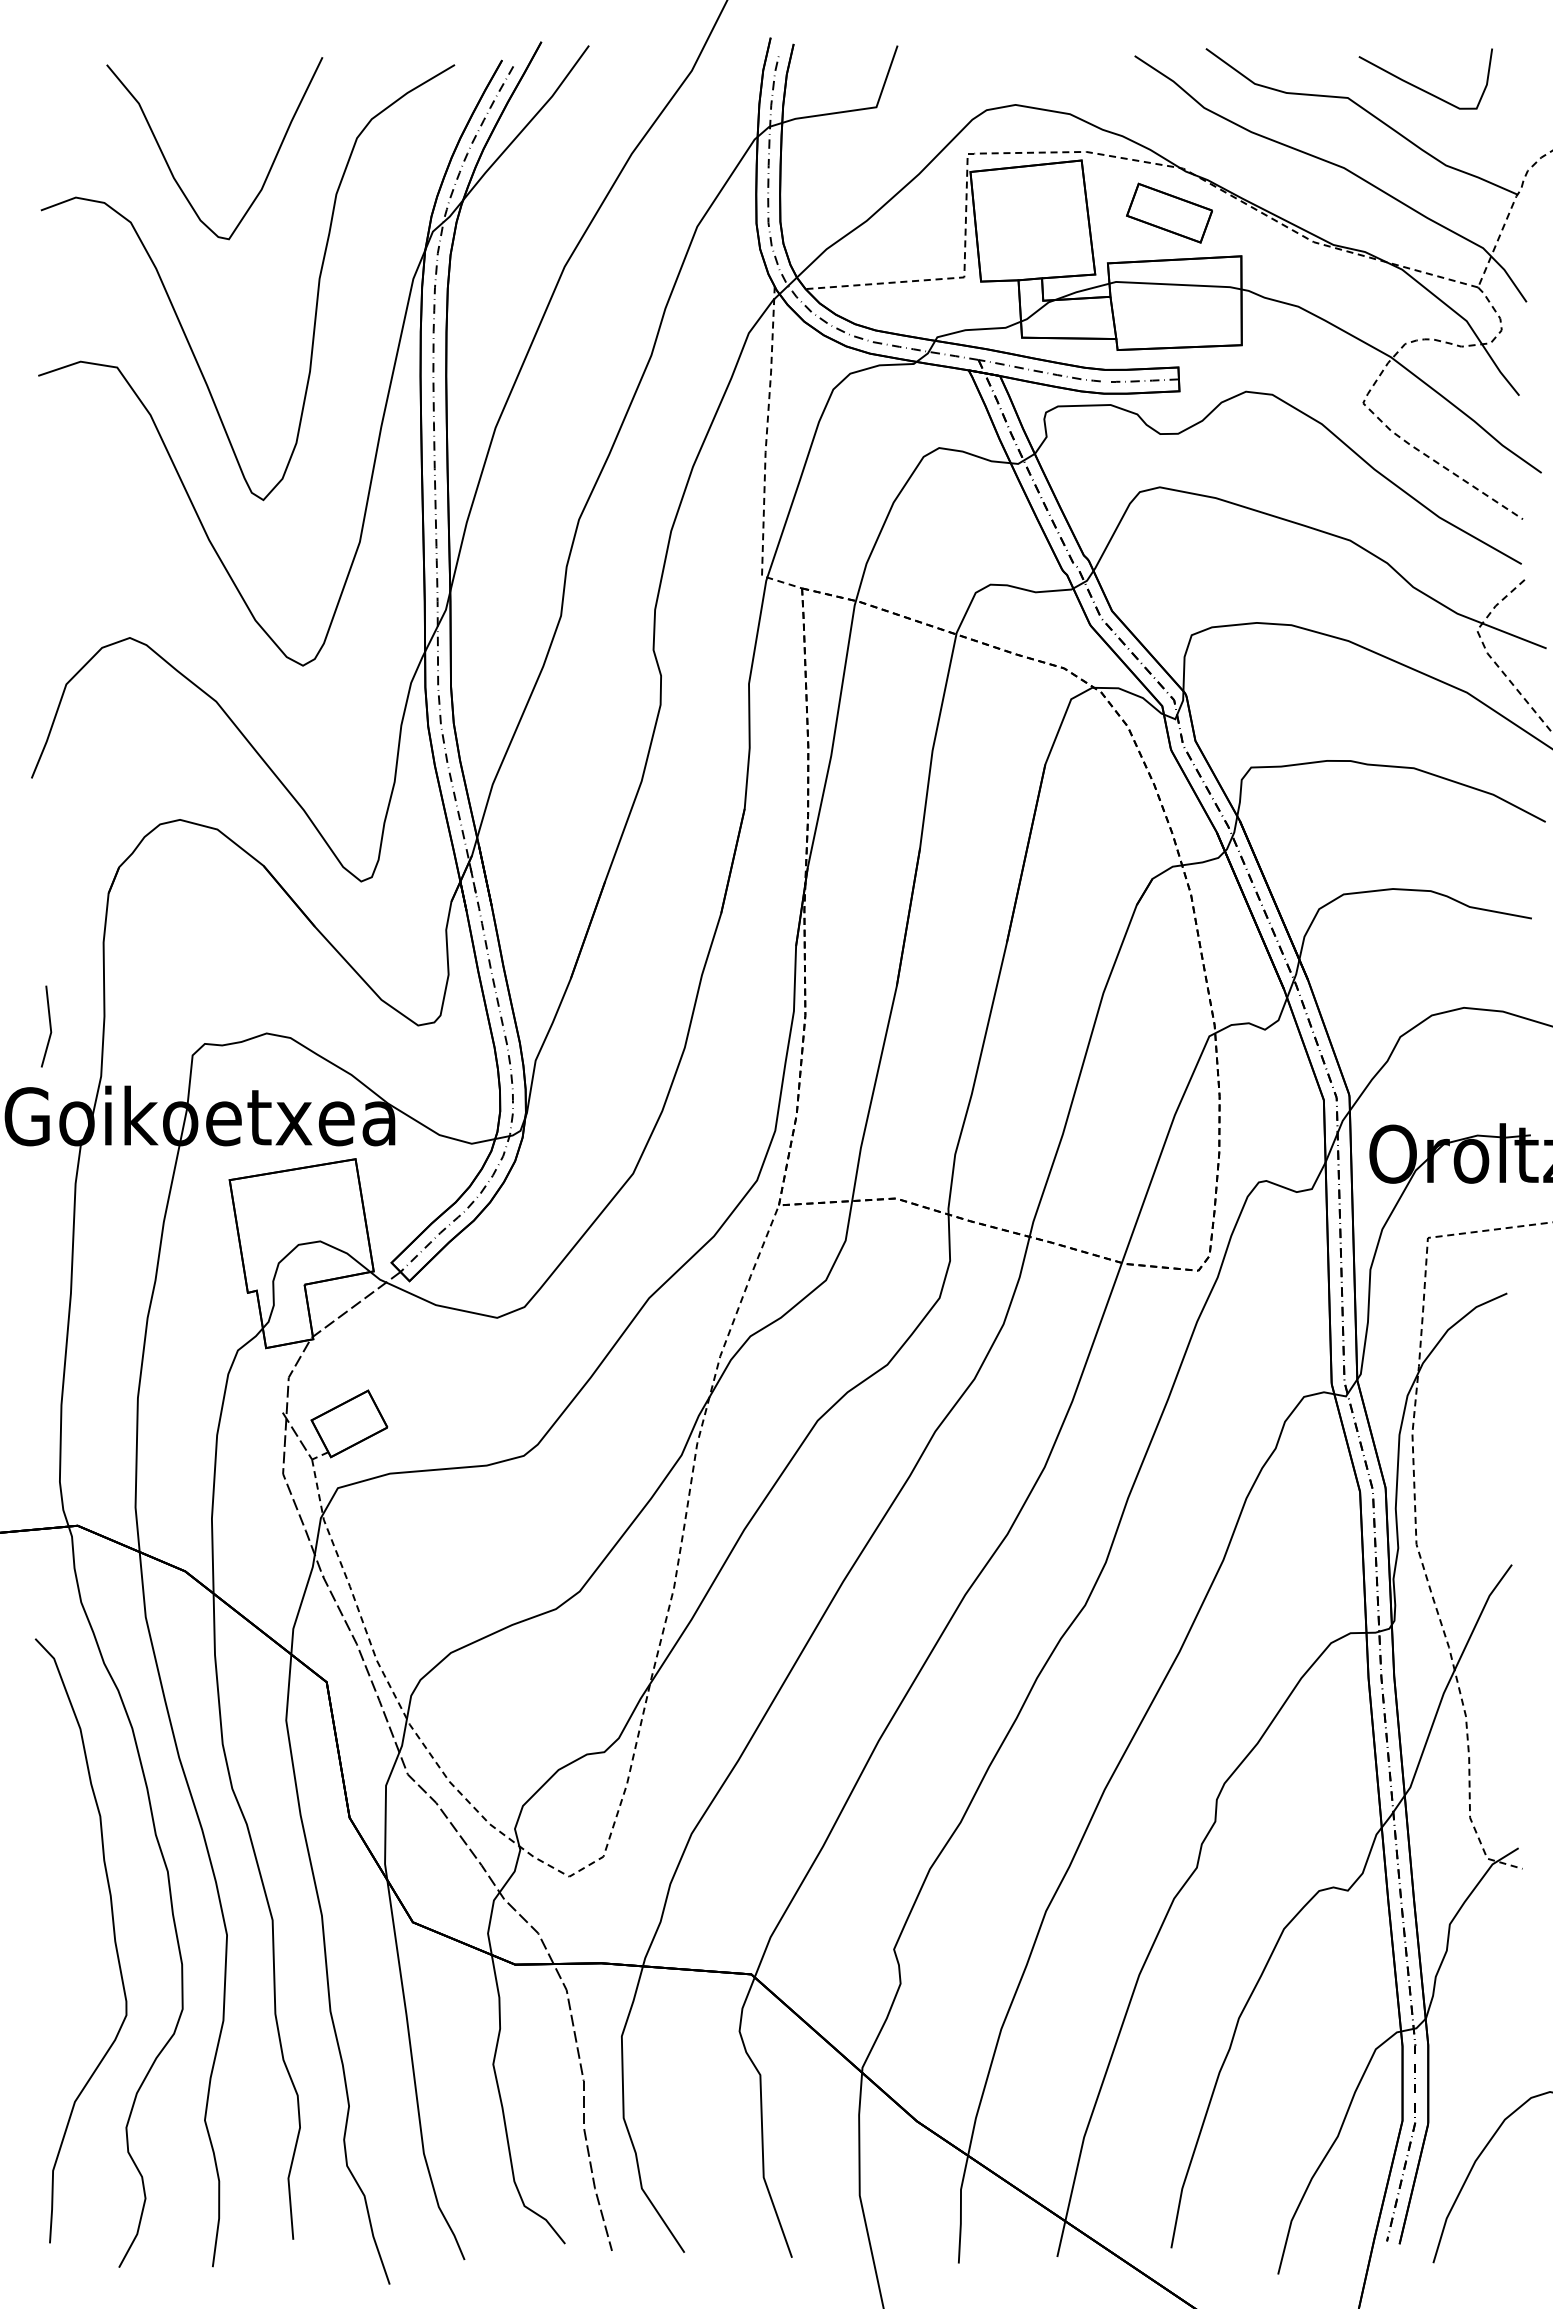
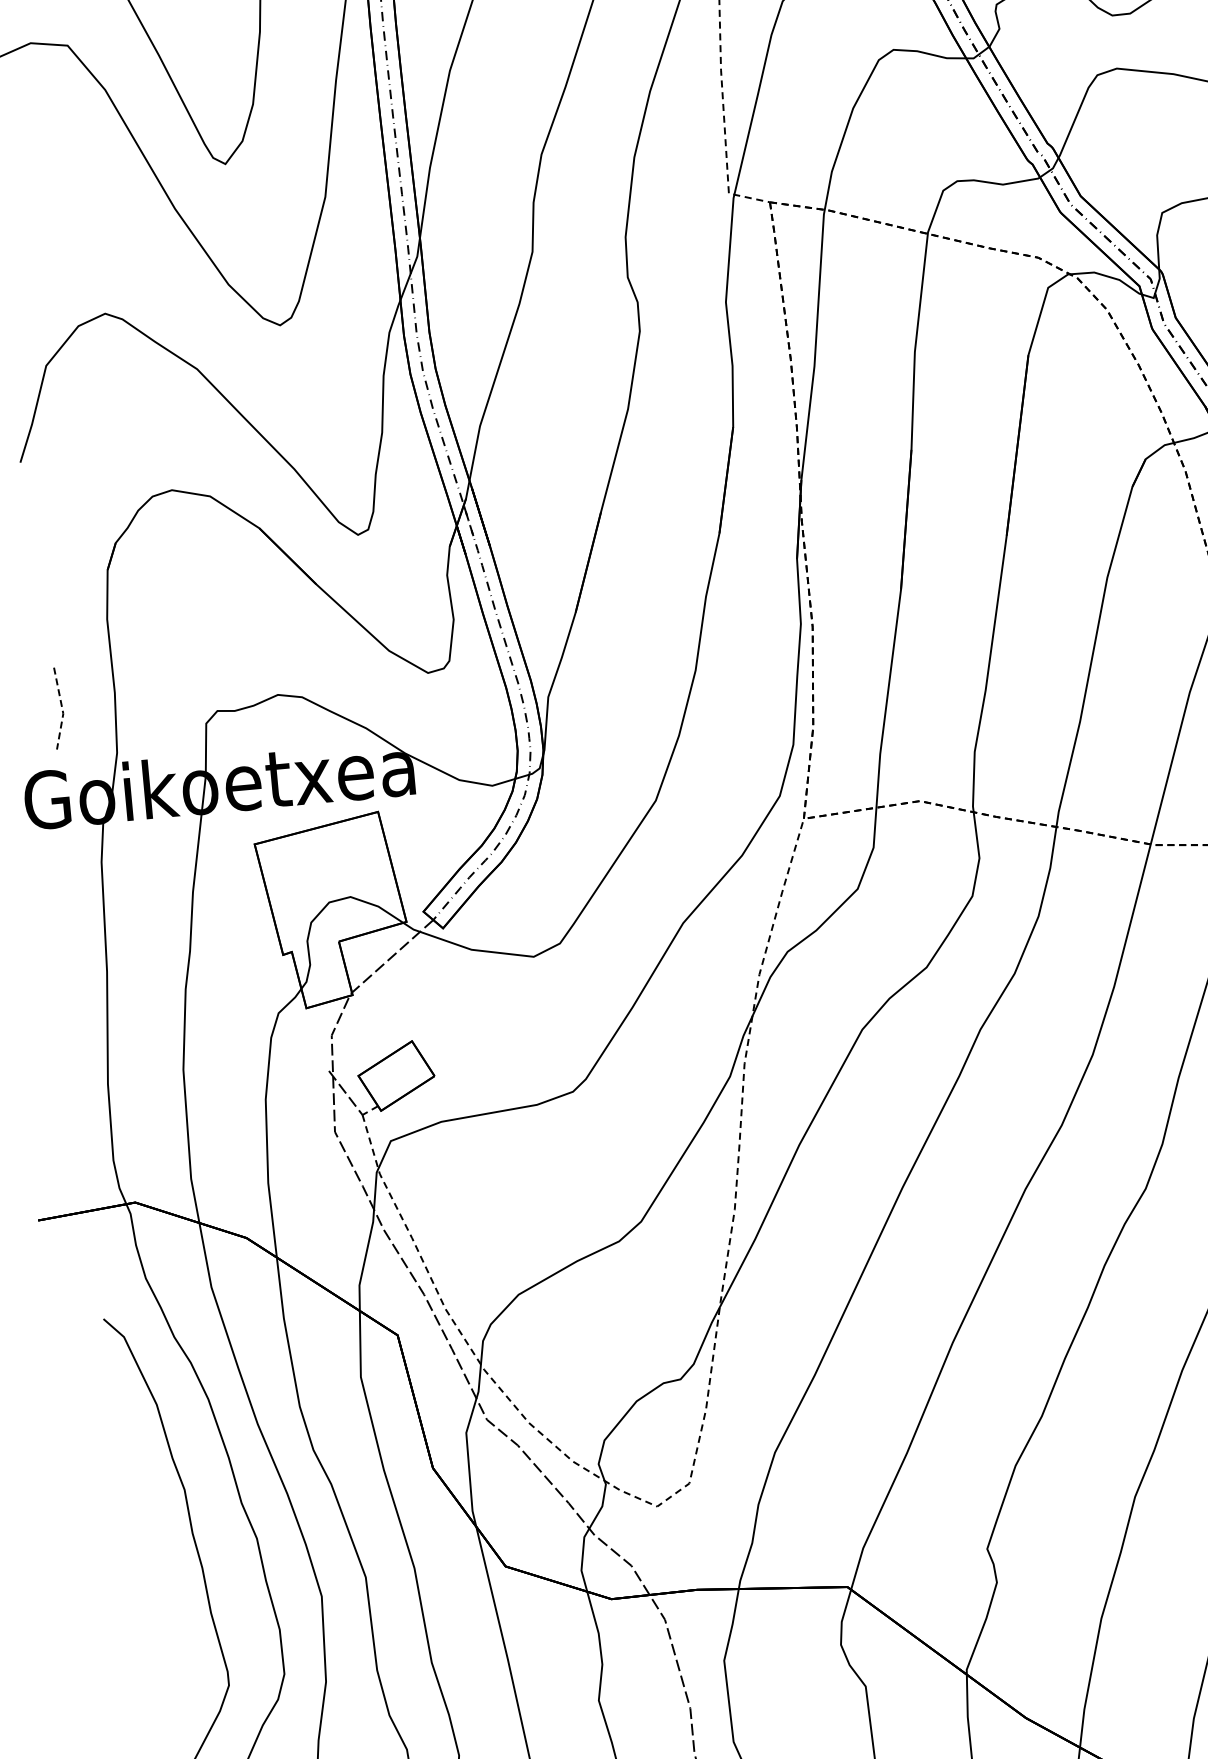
line: (50, 1028) -> (62, 709), solid -> dashed

